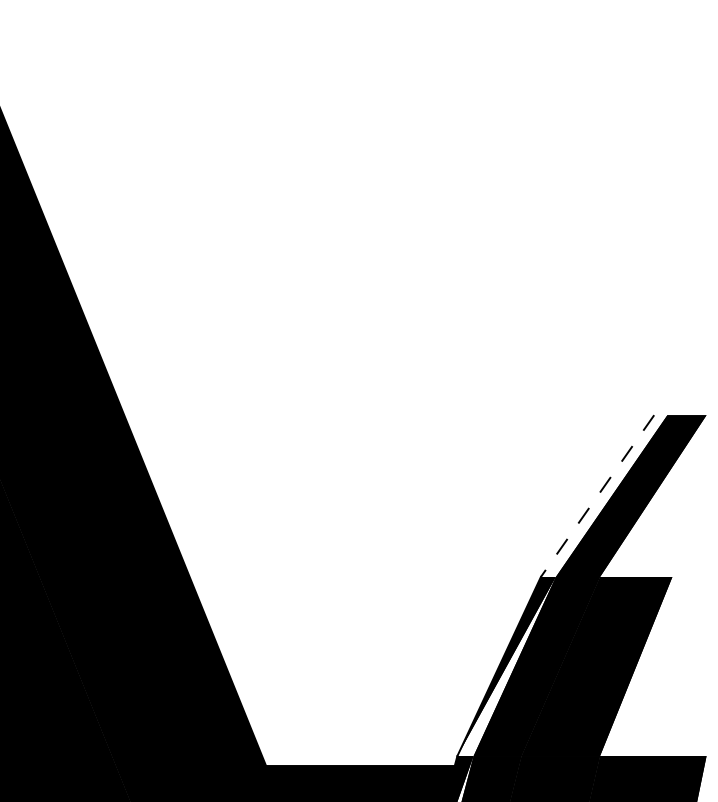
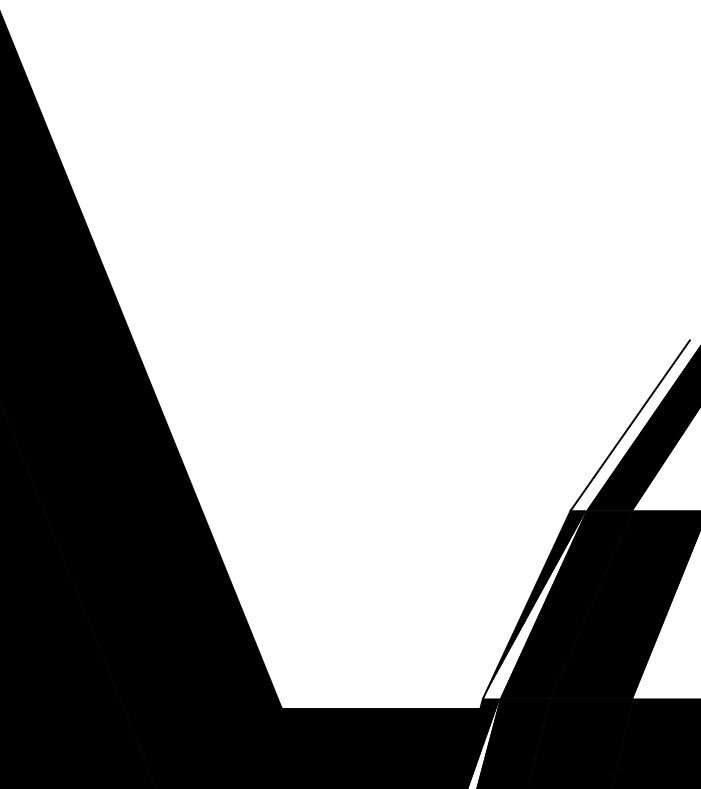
line: (597, 496) -> (630, 425), dashed -> solid

